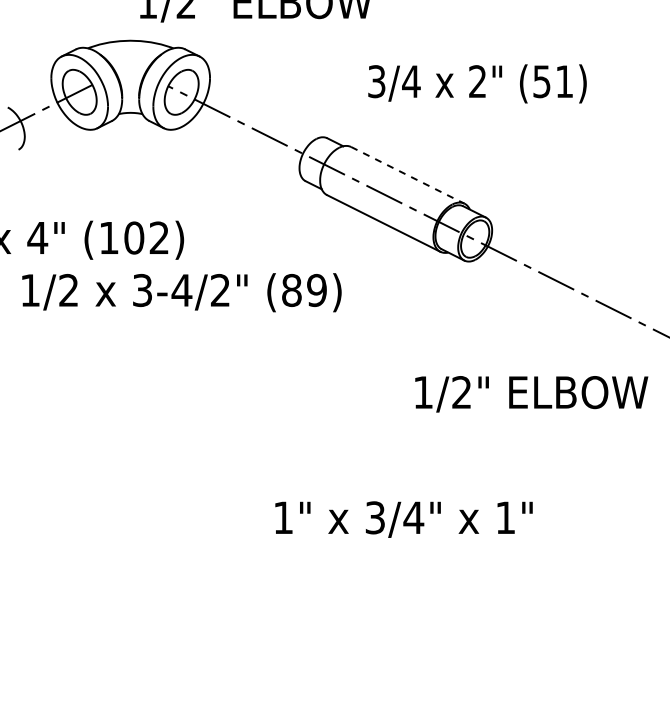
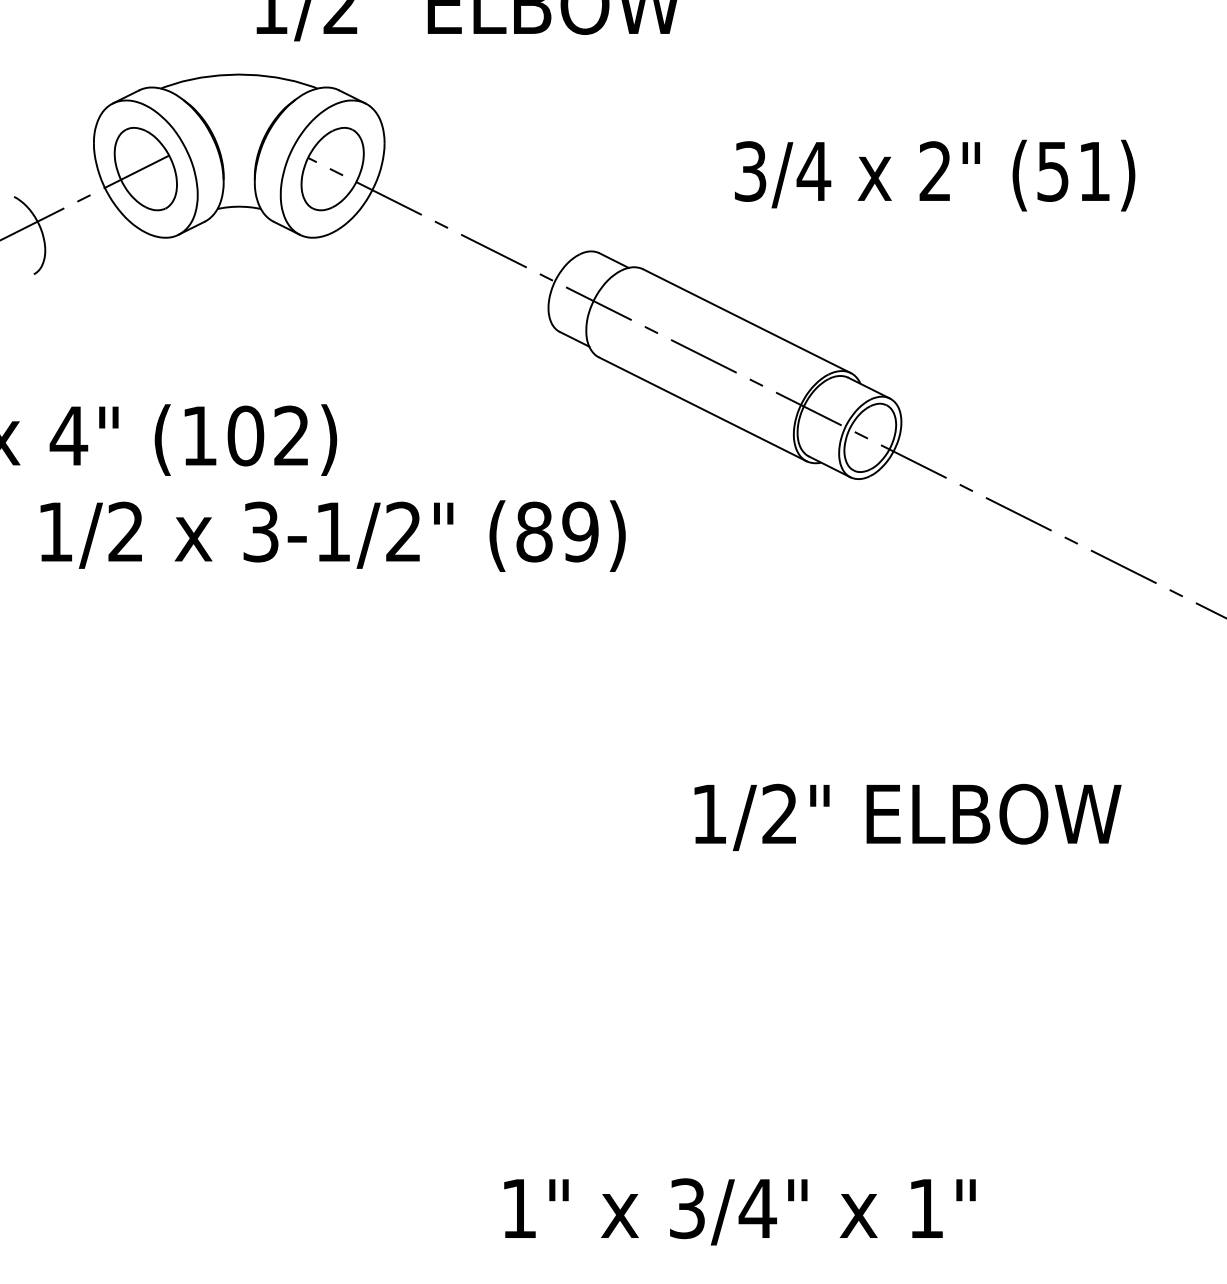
text: (477, 83) -> (934, 174), moved
line: (408, 175) -> (748, 321), dashed -> solid
text: (181, 290) -> (332, 532), 3-4/2" -> 3-1/2"
text: (531, 394) -> (907, 817), moved
text: (403, 519) -> (738, 1211), moved

